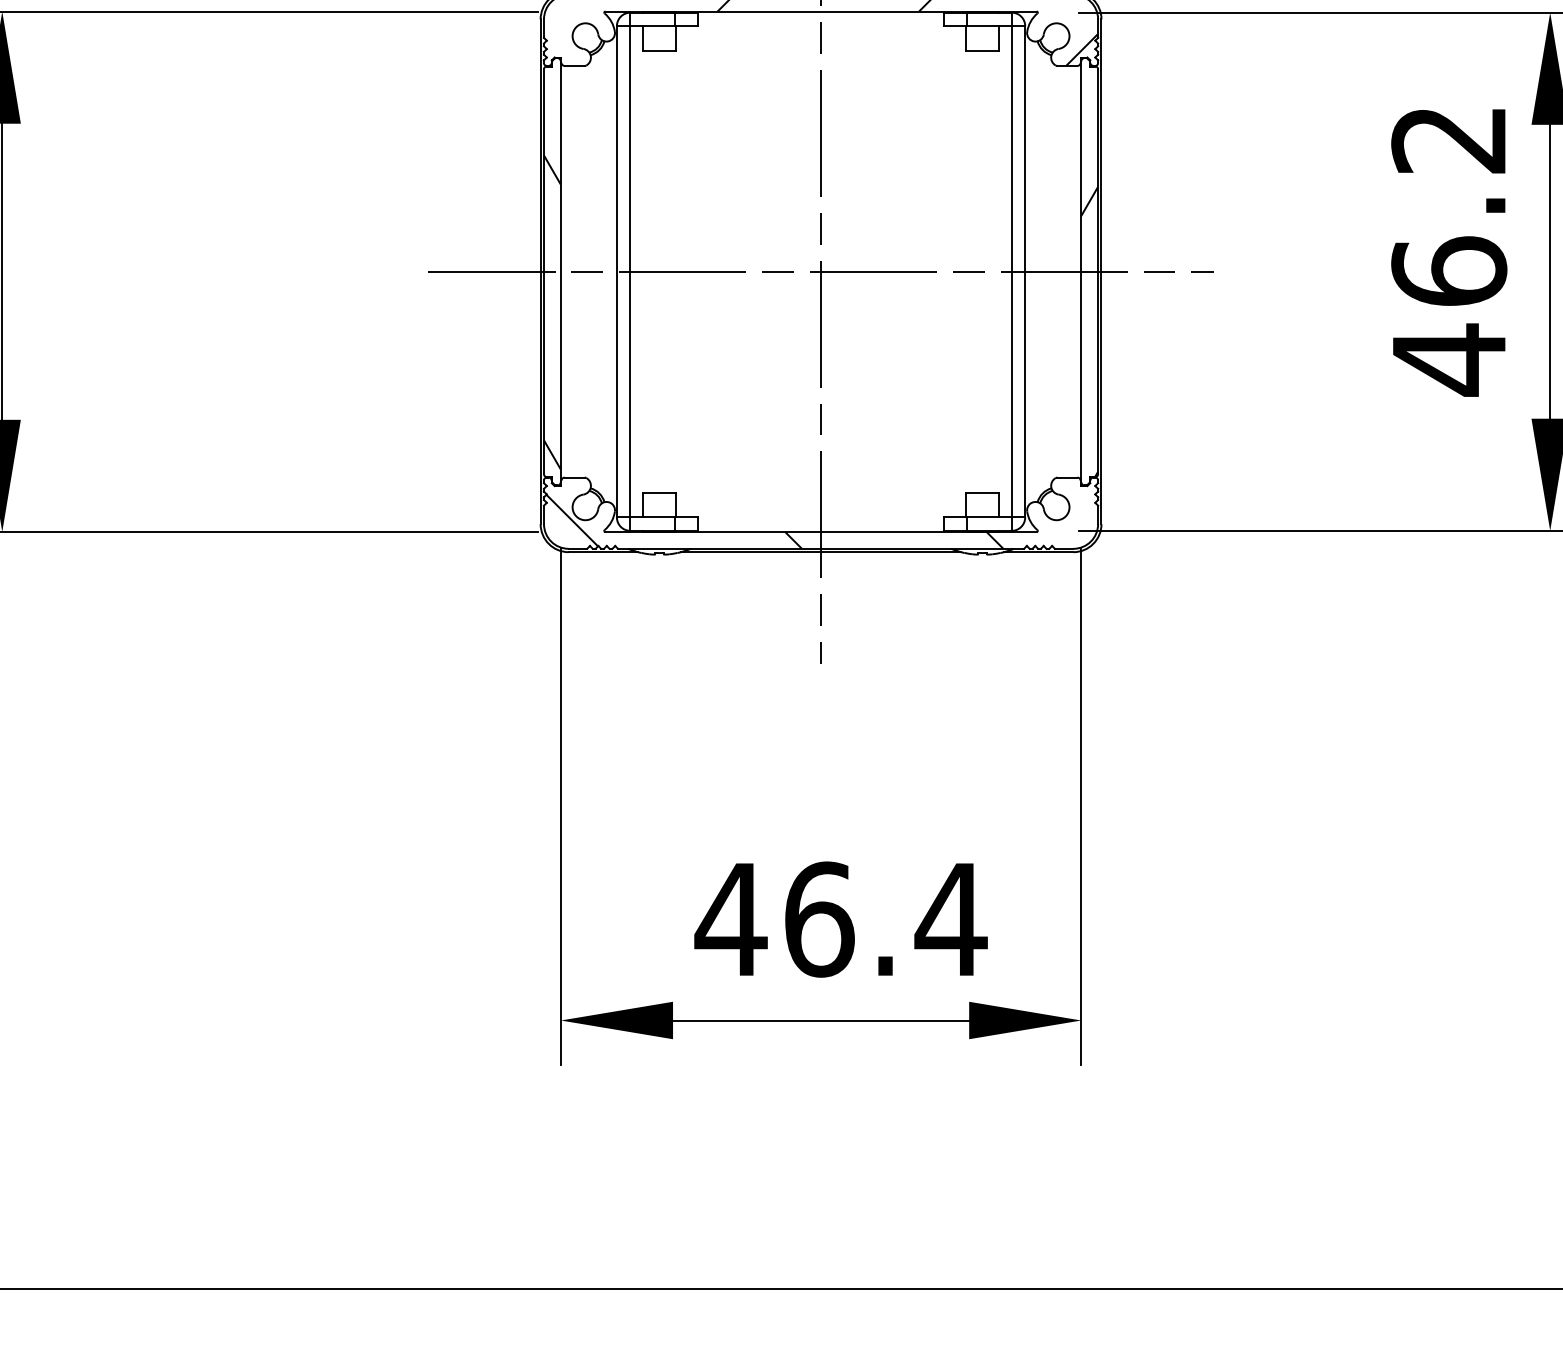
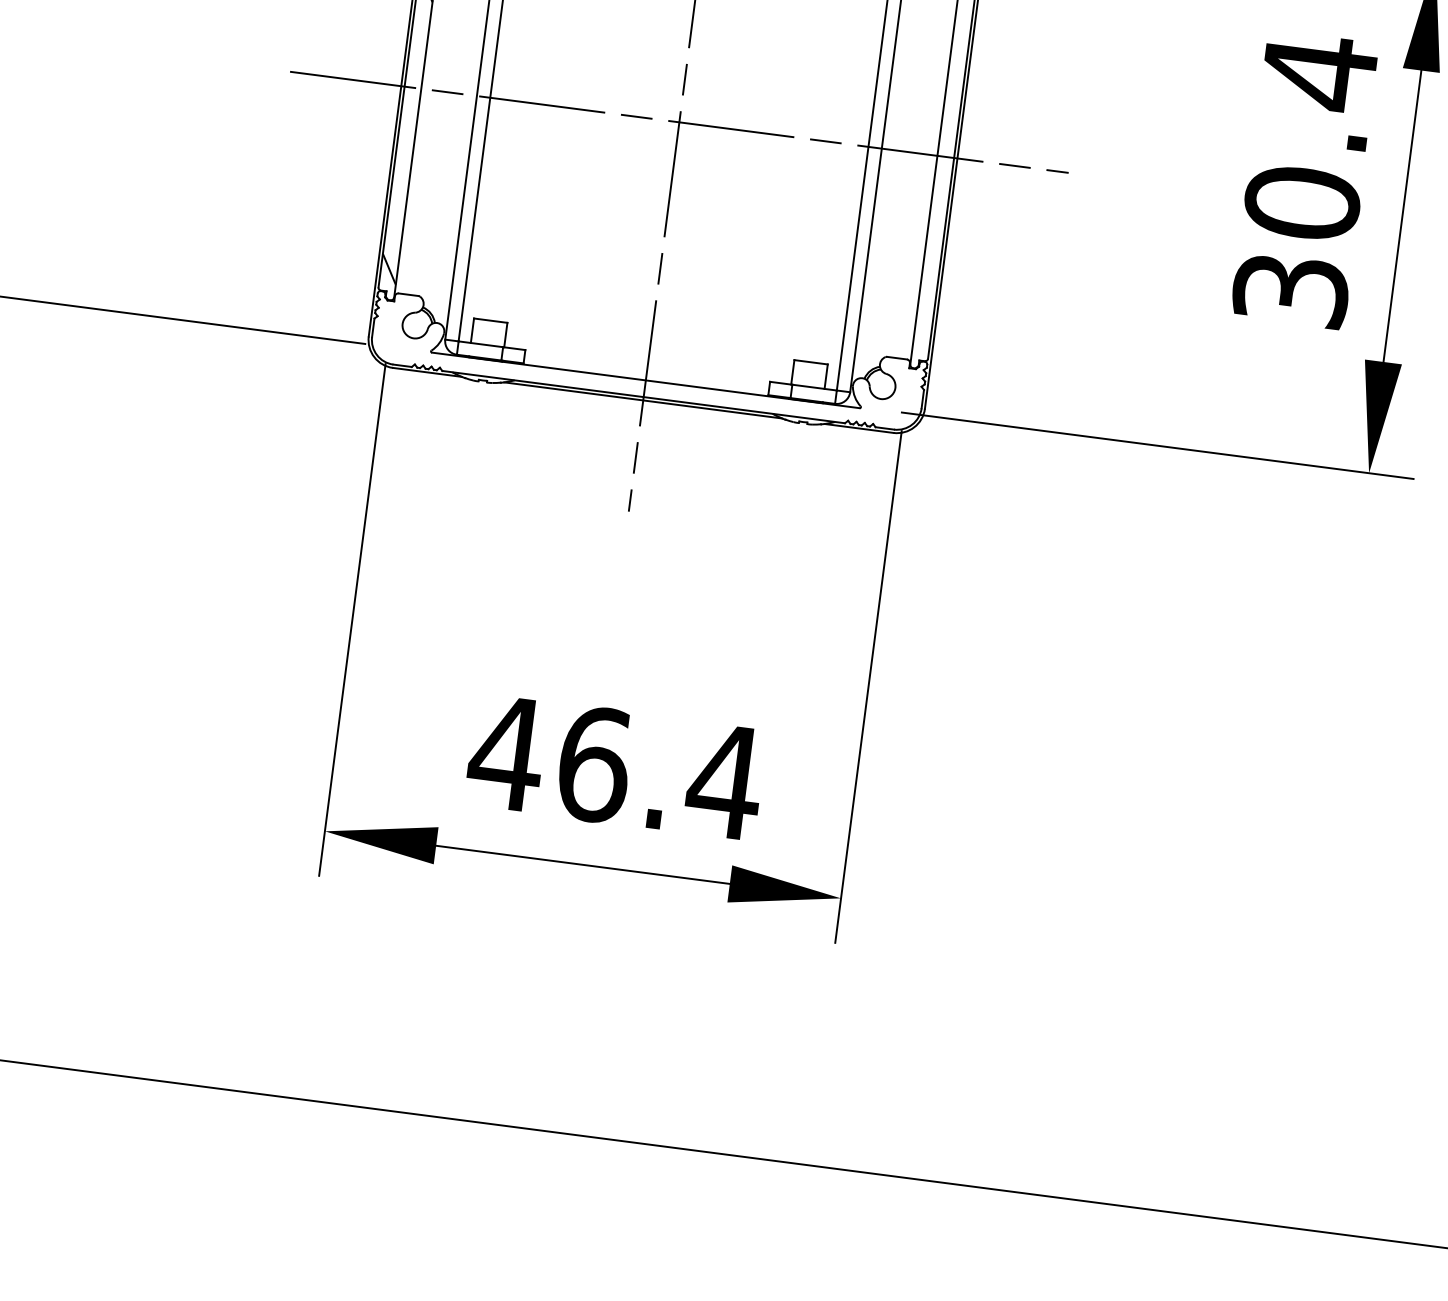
text: (1449, 249) -> (1305, 181), 46.2 -> 30.4
hatch: (1089, 331) -> (937, 216), removed
hatch: (774, 521) -> (601, 363), removed

